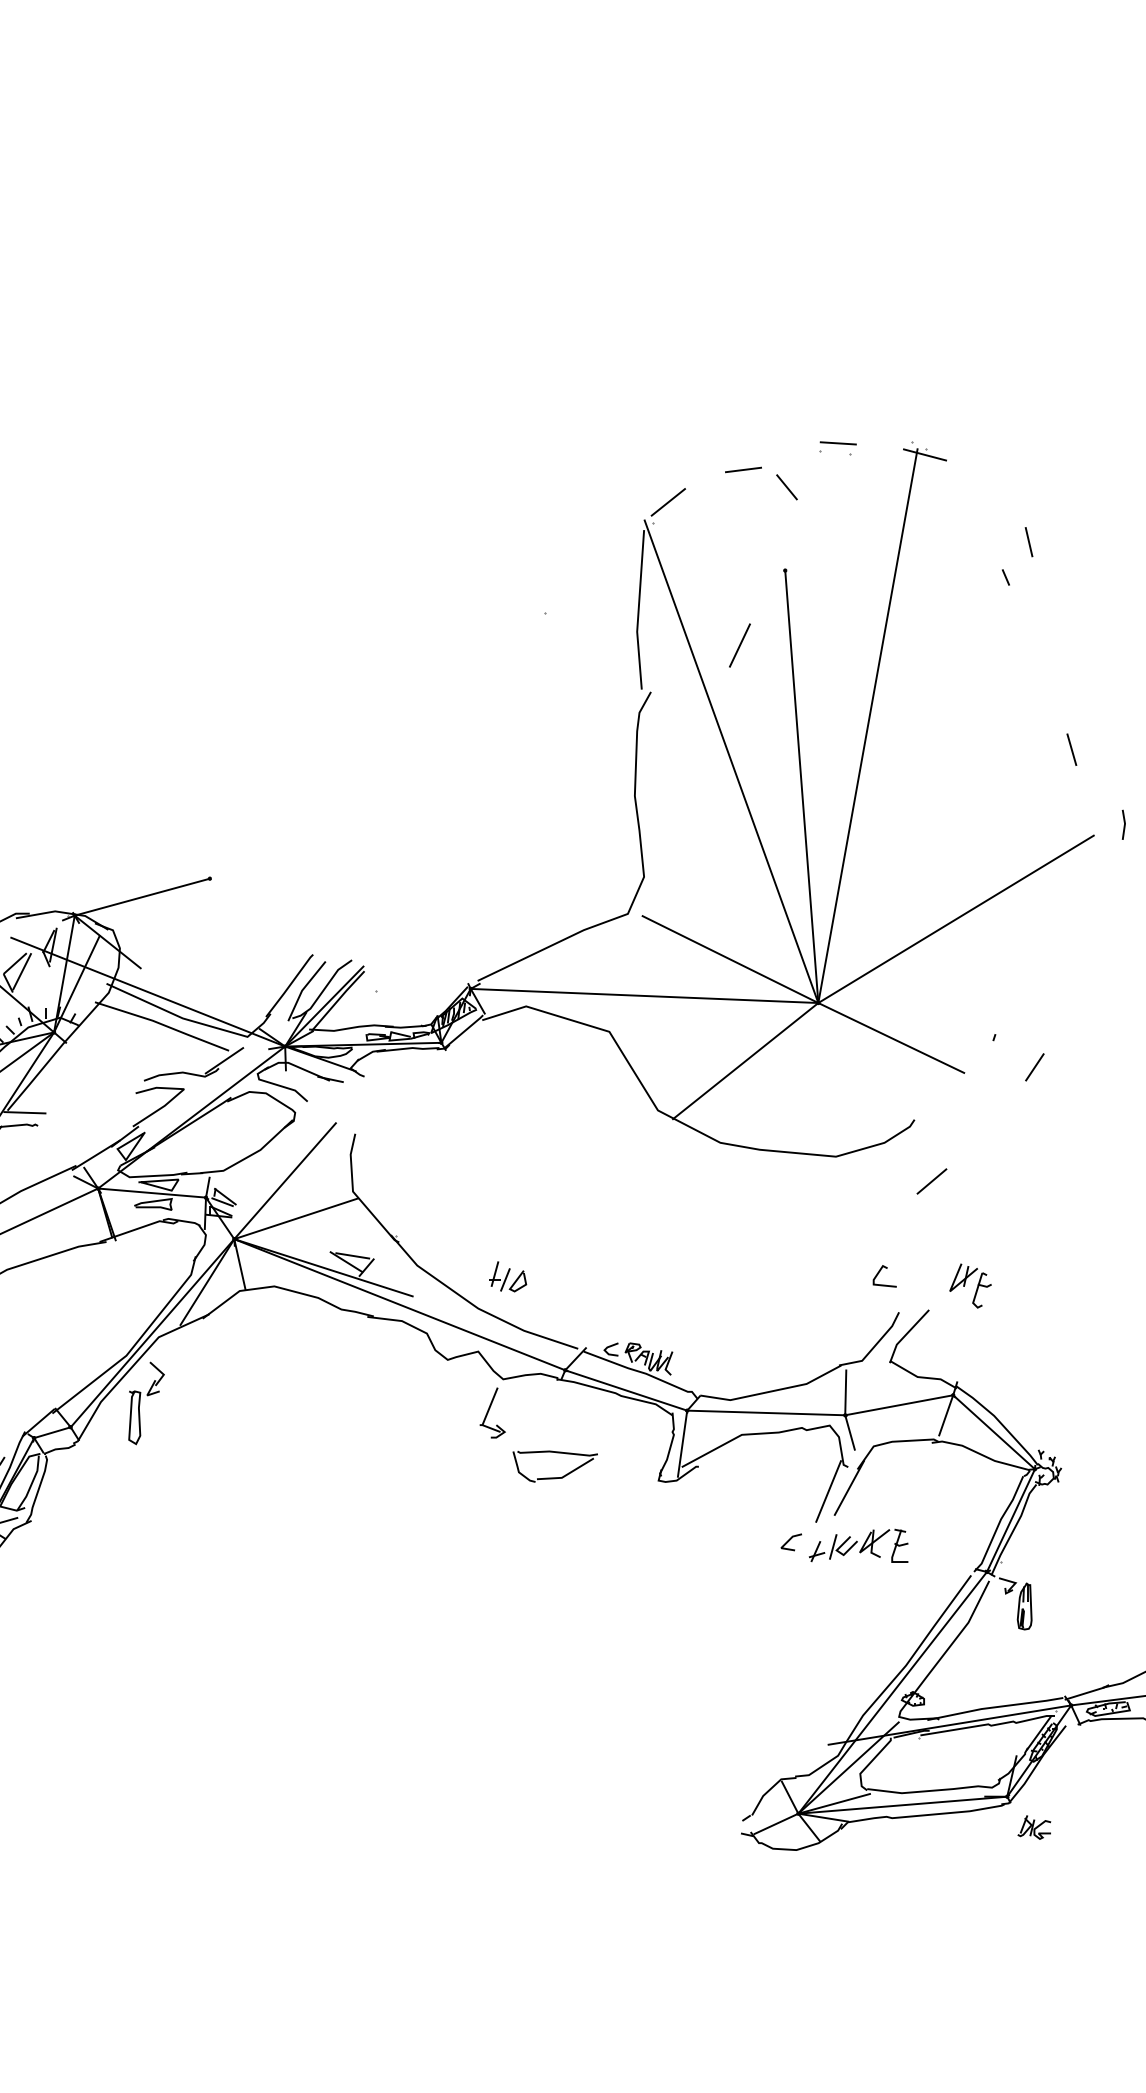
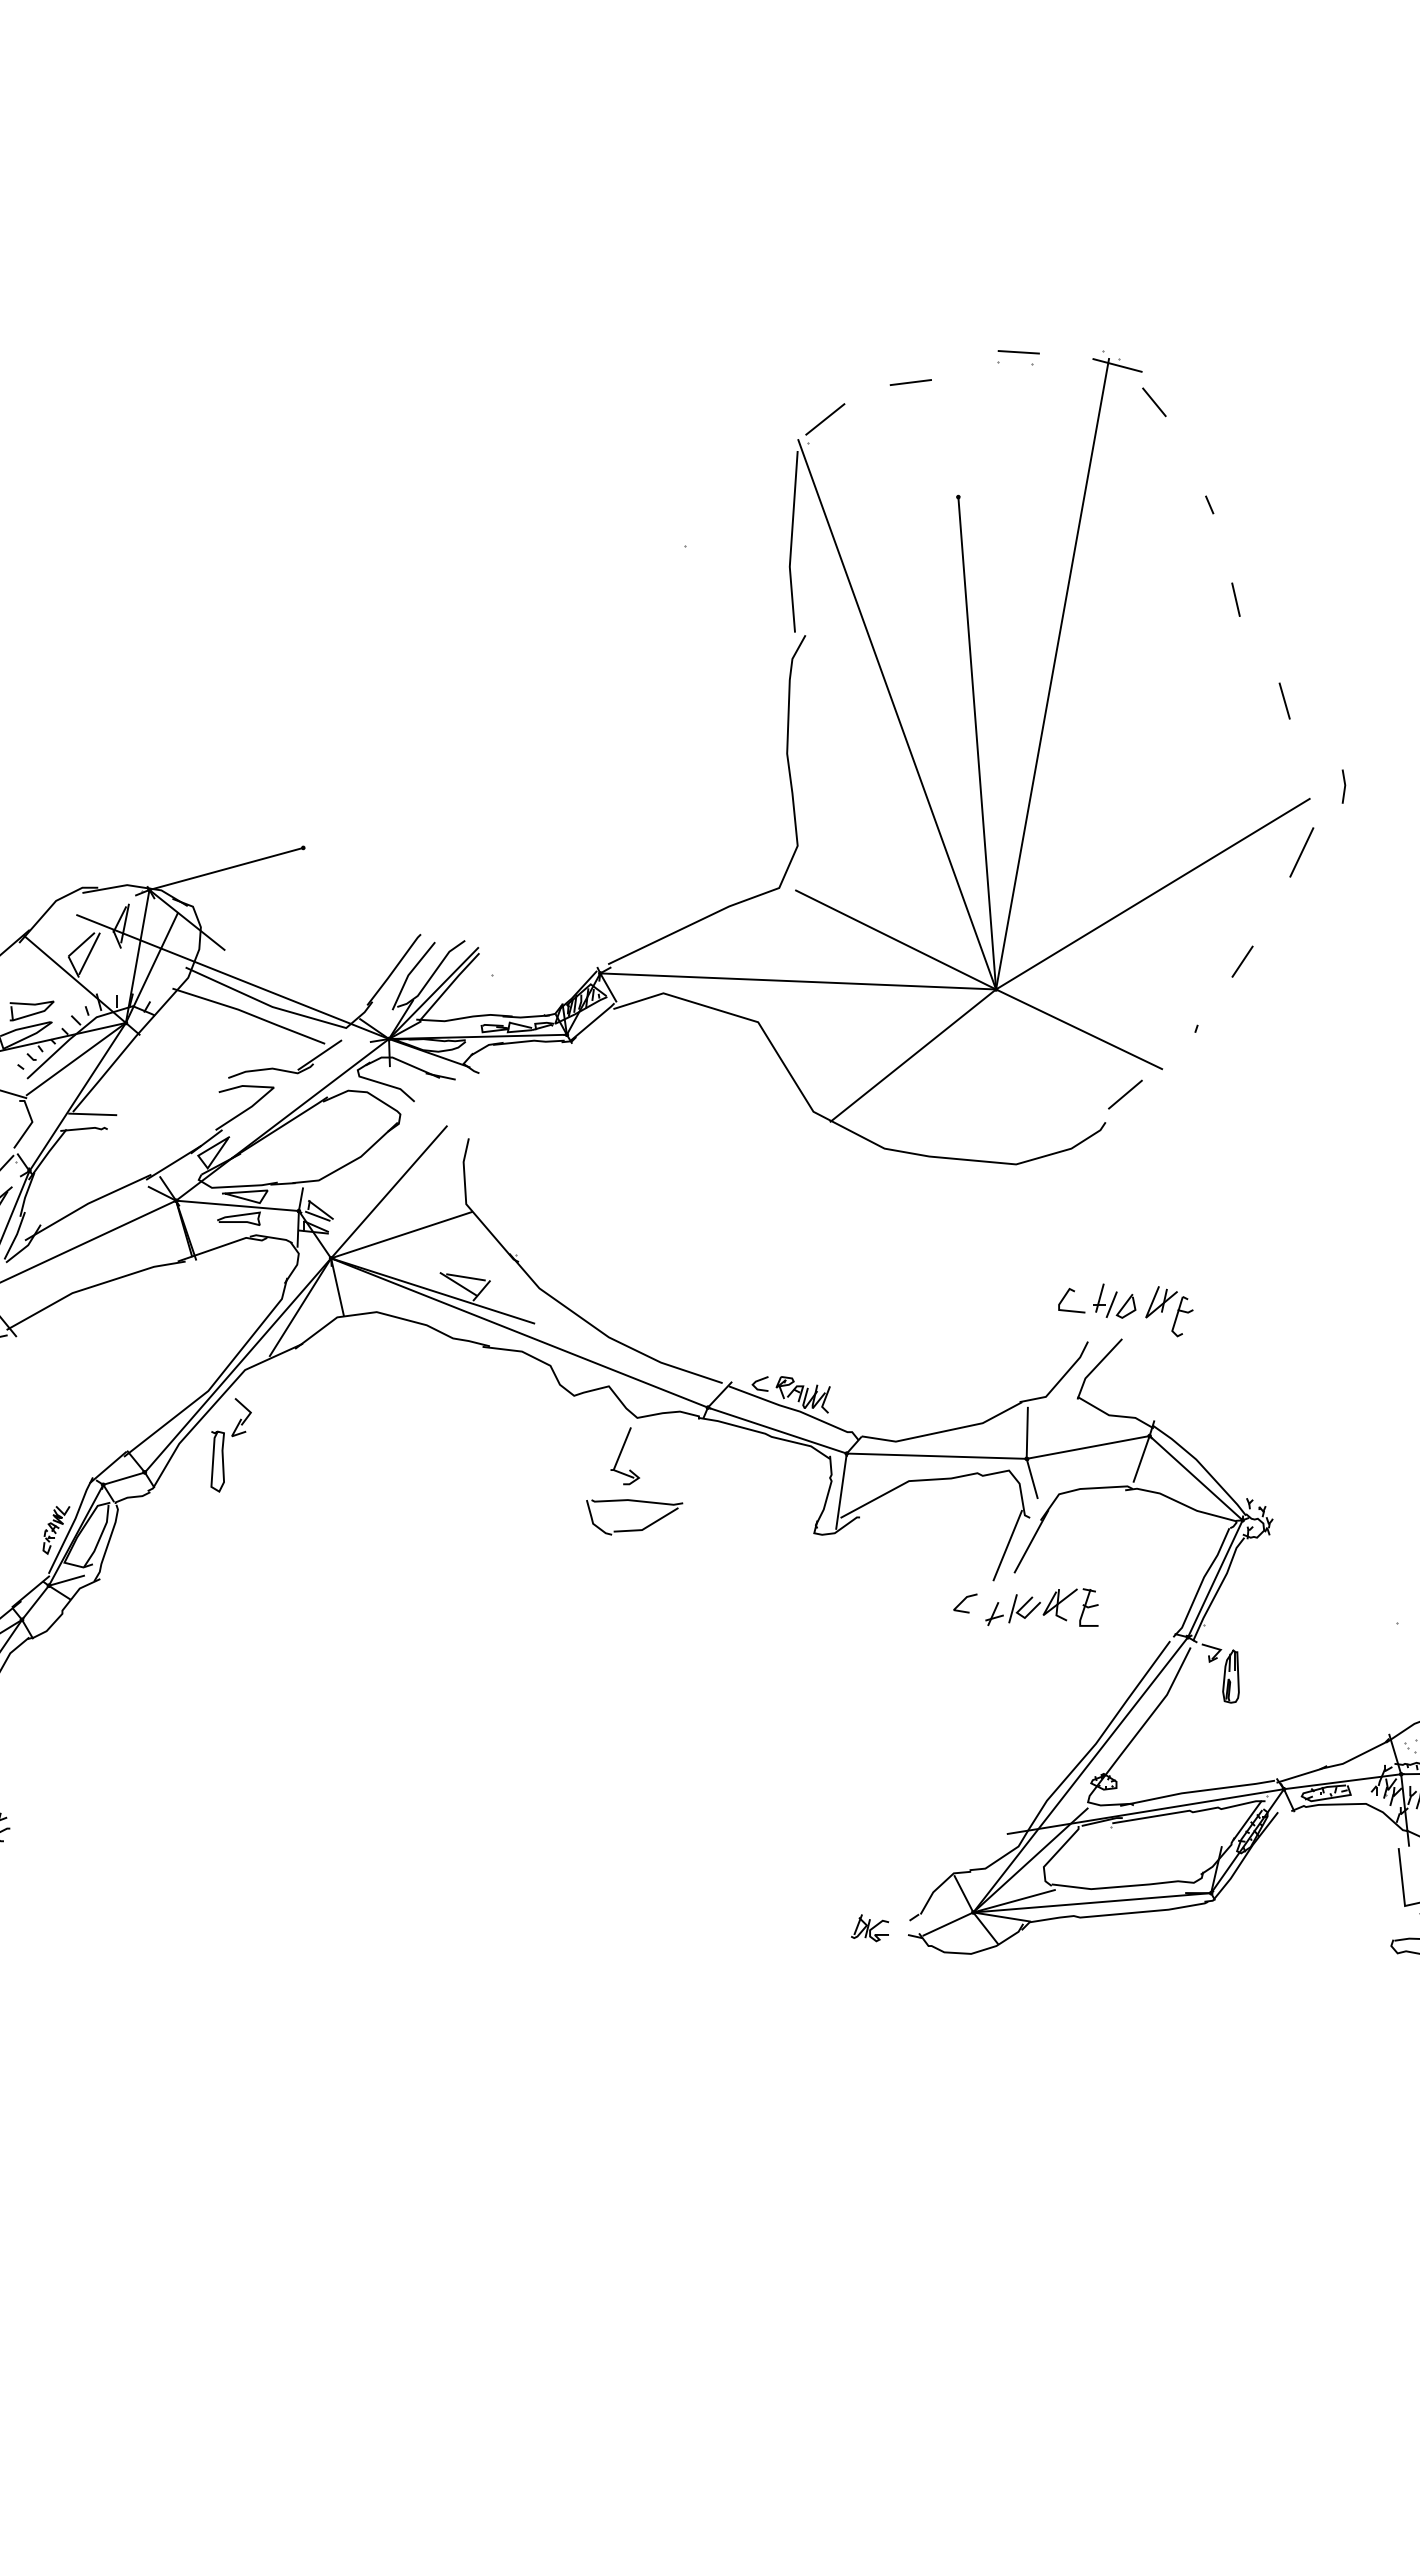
line: (787, 487) -> (1154, 402), moved
line: (1028, 541) -> (1235, 599), moved
line: (739, 645) -> (1301, 852), moved
line: (1034, 1067) -> (1242, 961), moved
line: (932, 1181) -> (1125, 1094), moved
part: (507, 1276) -> (1114, 1300), moved
part: (555, 1477) -> (634, 1529), moved
part: (1034, 1827) -> (870, 1928), moved

